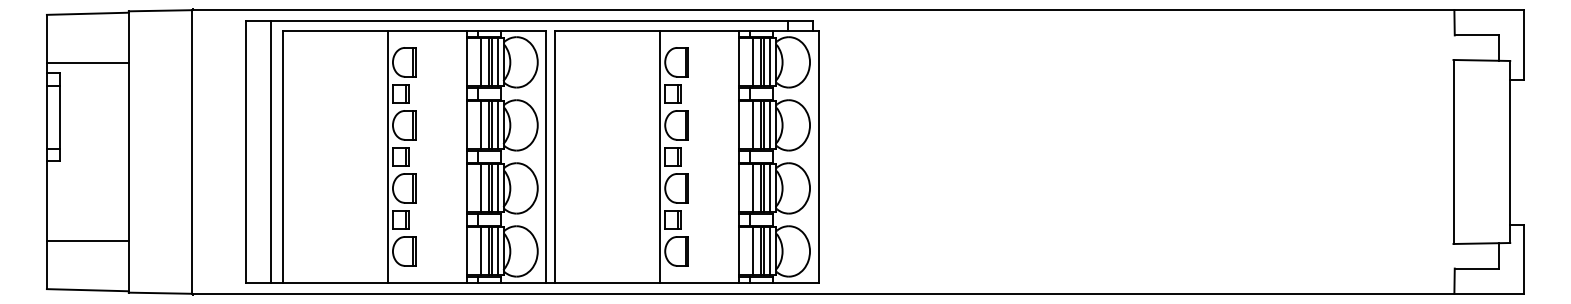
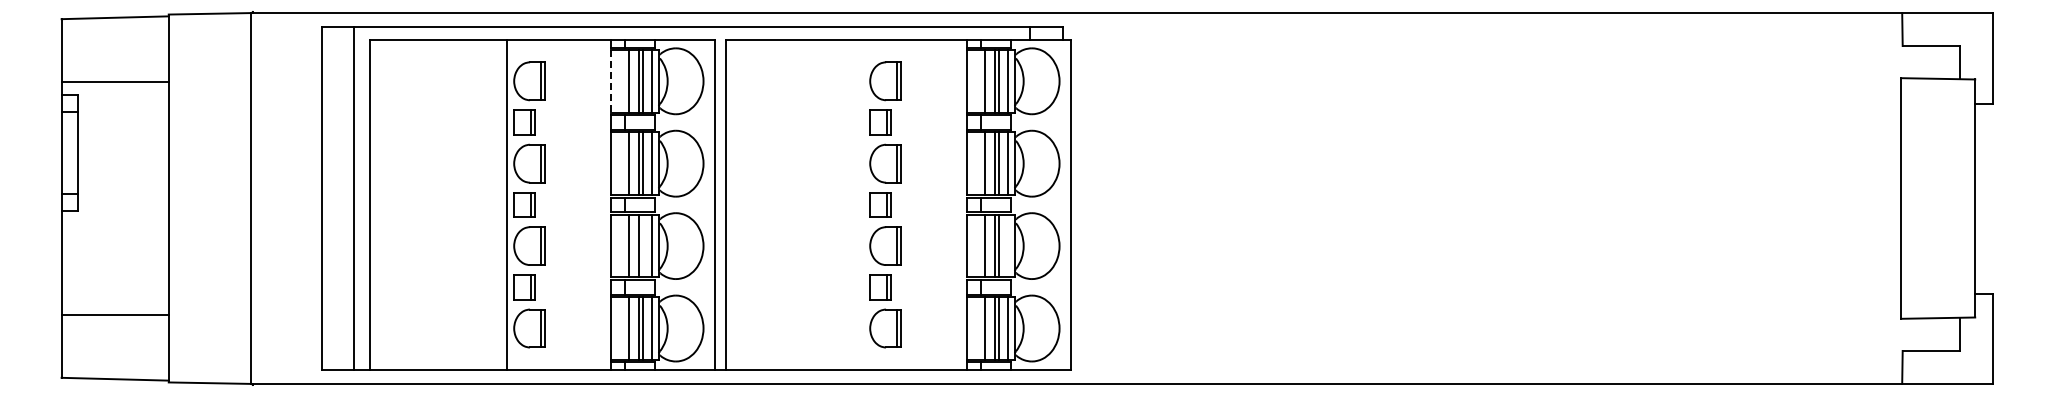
line: (467, 62) -> (611, 81), solid -> dashed
line: (660, 156) -> (863, 204), removed
line: (491, 187) -> (643, 245), removed
line: (770, 187) -> (1007, 245), removed

